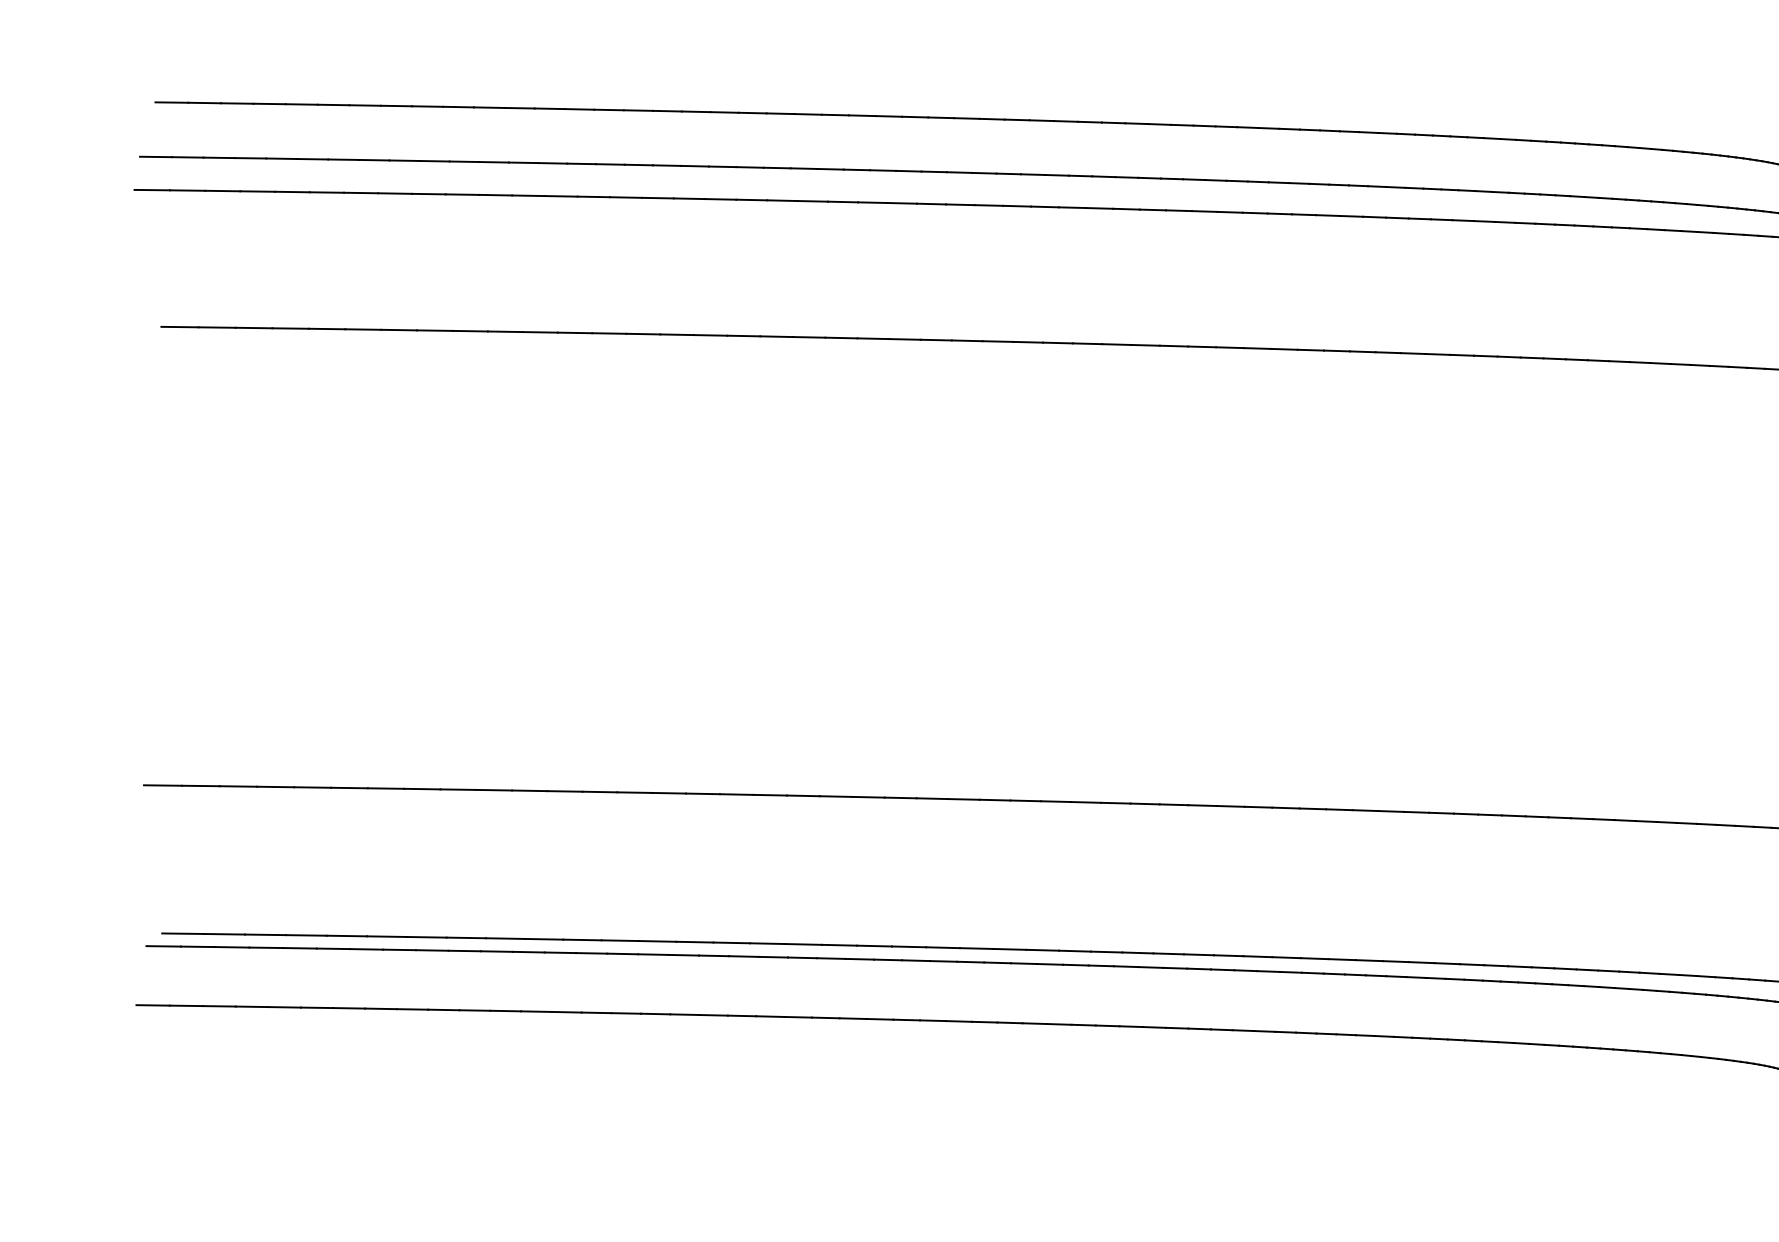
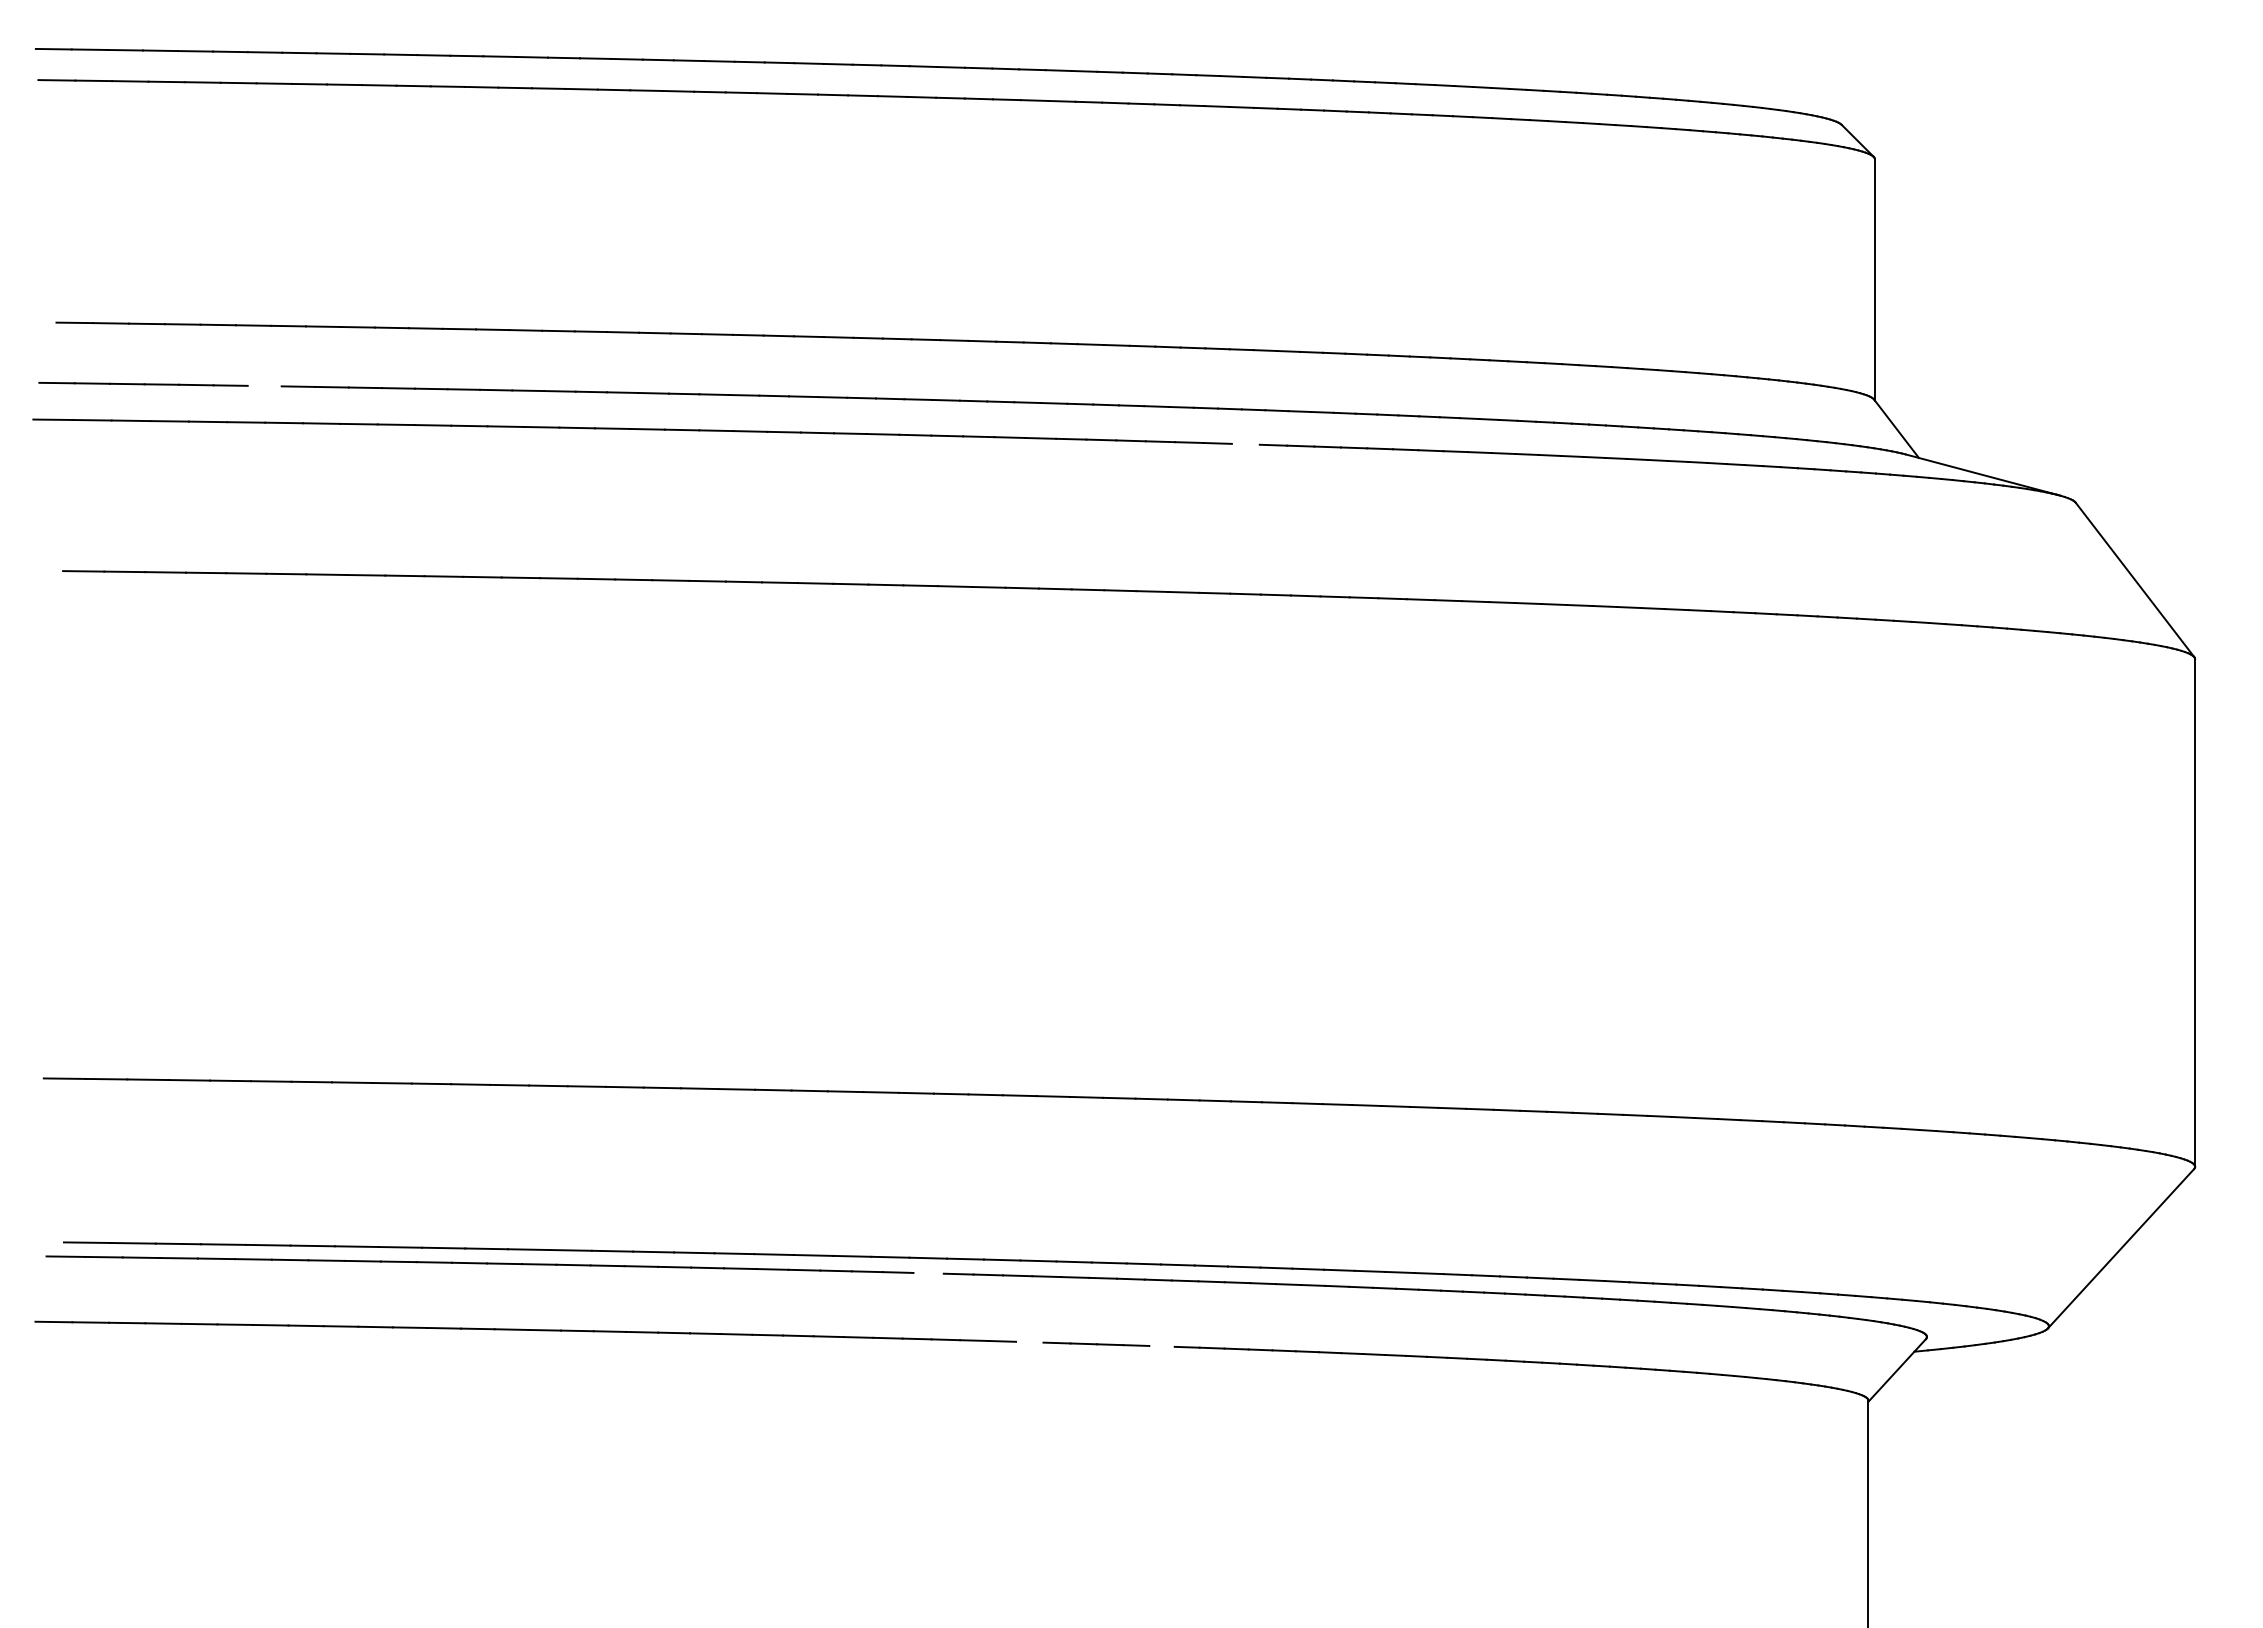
line: (343, 159) -> (264, 385), removed
line: (1229, 211) -> (1245, 443), removed
line: (943, 960) -> (928, 1272), removed
line: (1034, 1023) -> (1029, 1341), removed
line: (1153, 1026) -> (1161, 1345), removed

